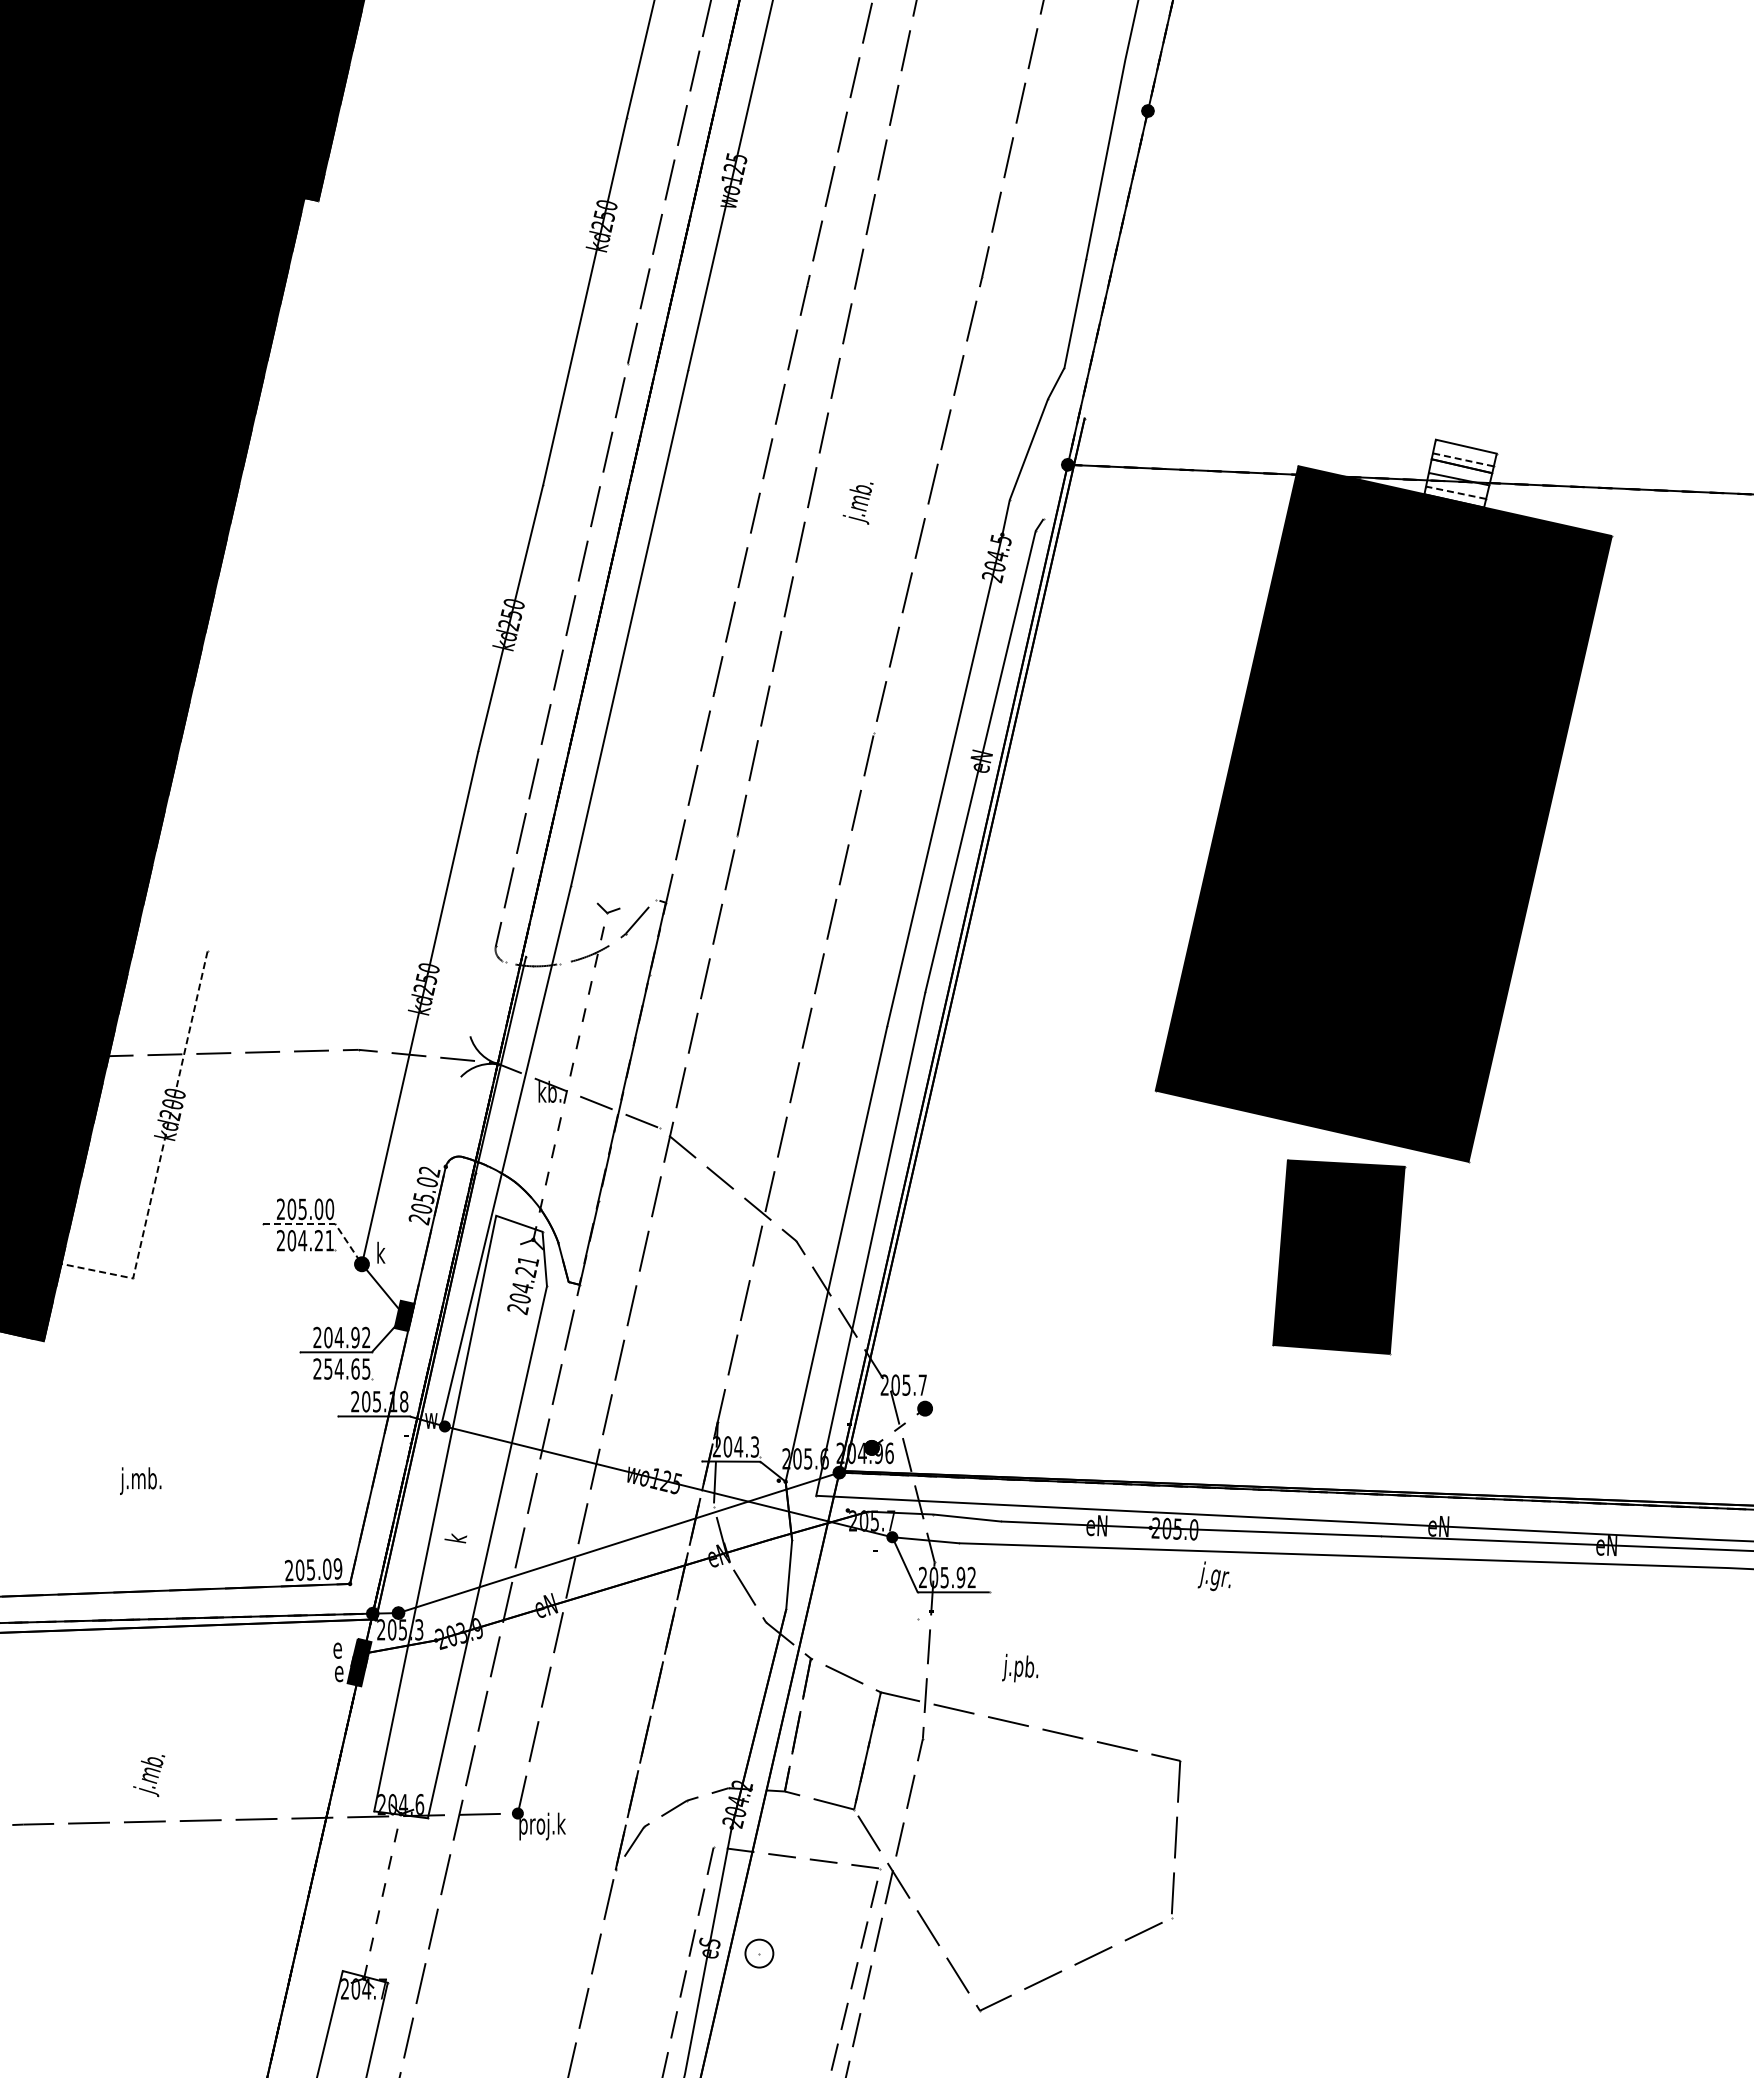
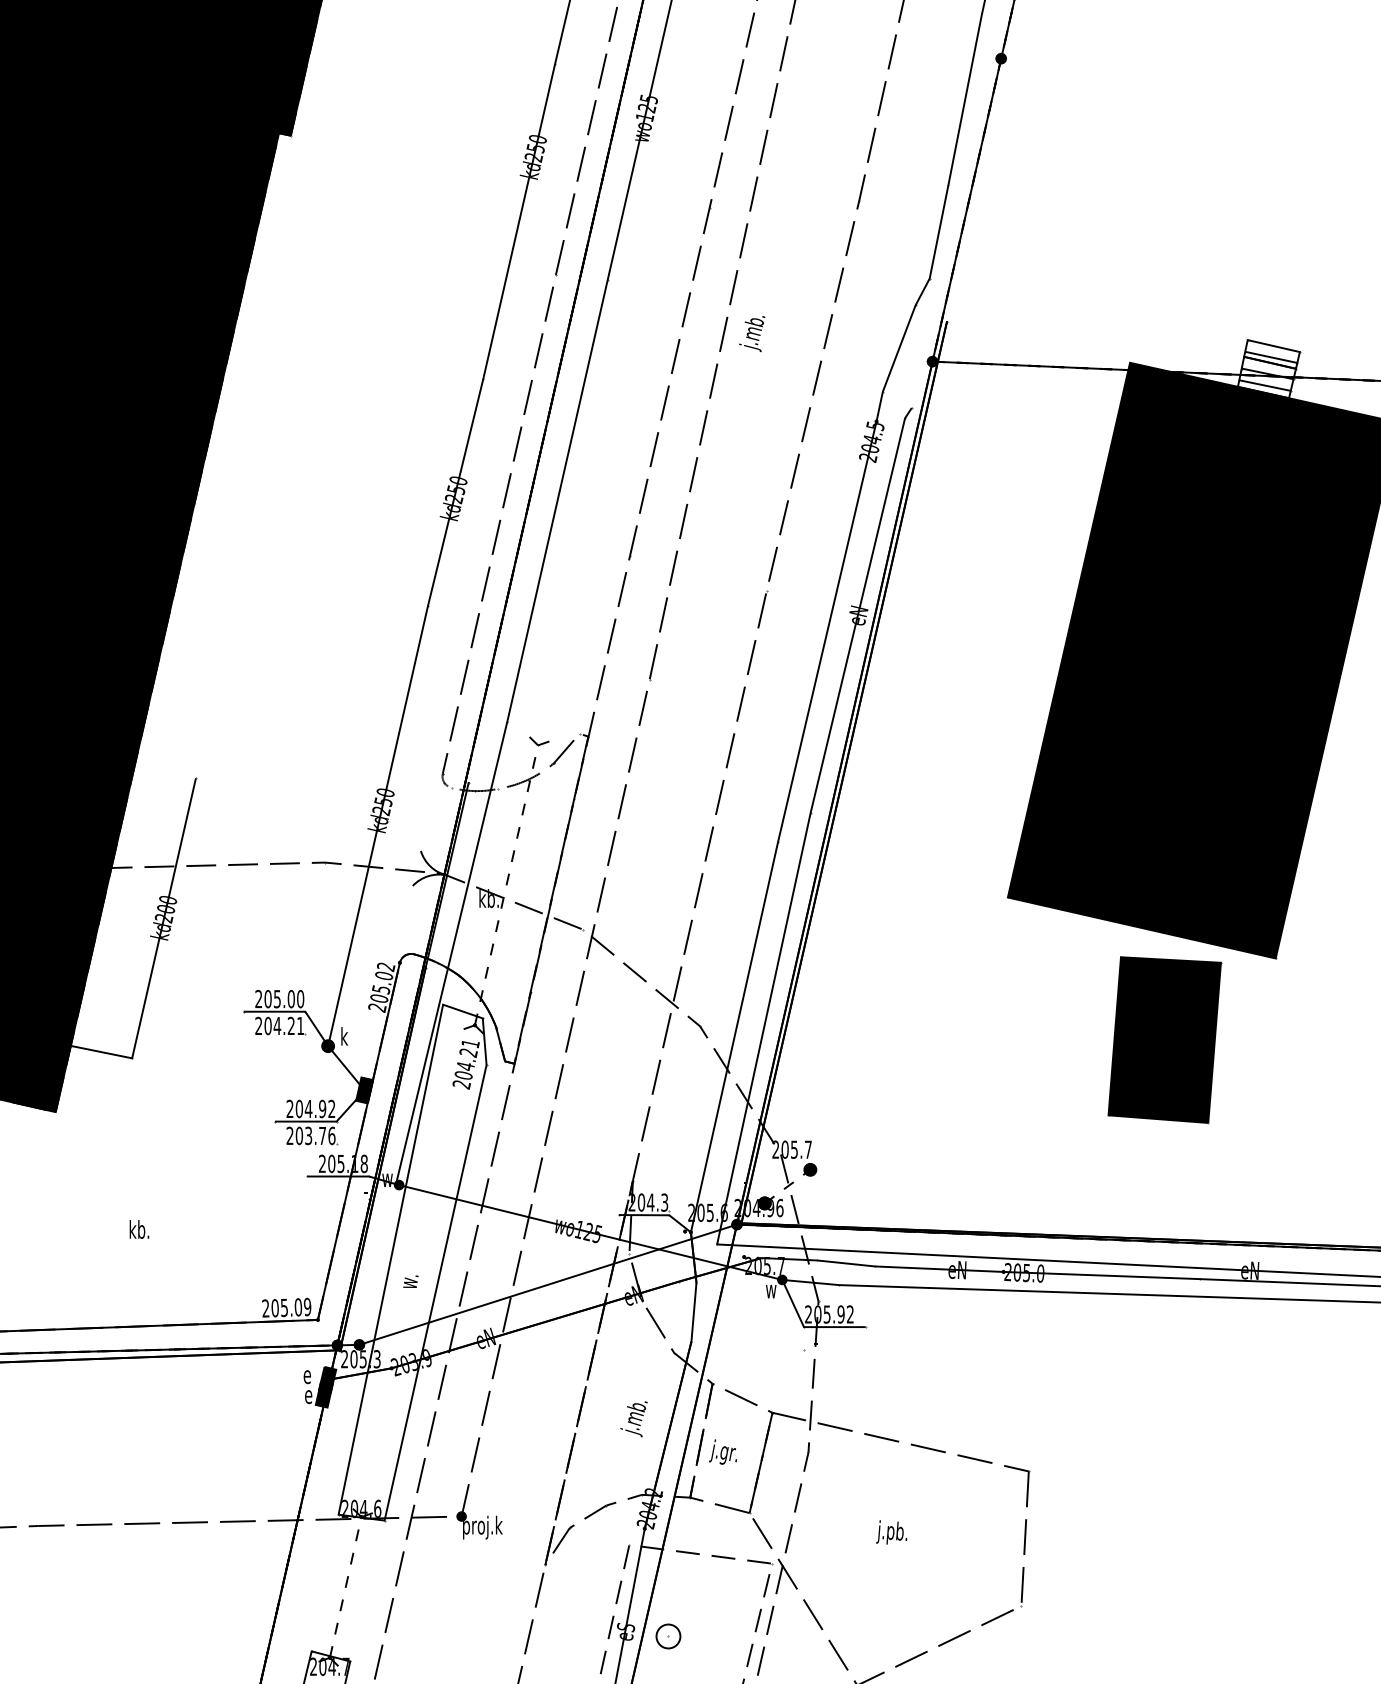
line: (1462, 459) -> (1270, 357), dashed -> solid
line: (1456, 492) -> (1265, 385), dashed -> solid
text: (857, 503) -> (751, 333), moved
line: (161, 1151) -> (156, 949), dashed -> solid
line: (324, 1224) -> (296, 1012), dashed -> solid
text: (347, 1368) -> (315, 1135), 254.65 -> 203.76
text: (140, 1480) -> (138, 1231), j.mb. -> kb.
text: (455, 1539) -> (408, 1281), k -> w.
text: (879, 1550) -> (771, 1291), - -> w
text: (1213, 1576) -> (722, 1452), moved
text: (1020, 1667) -> (892, 1531), moved
text: (149, 1776) -> (634, 1419), moved

